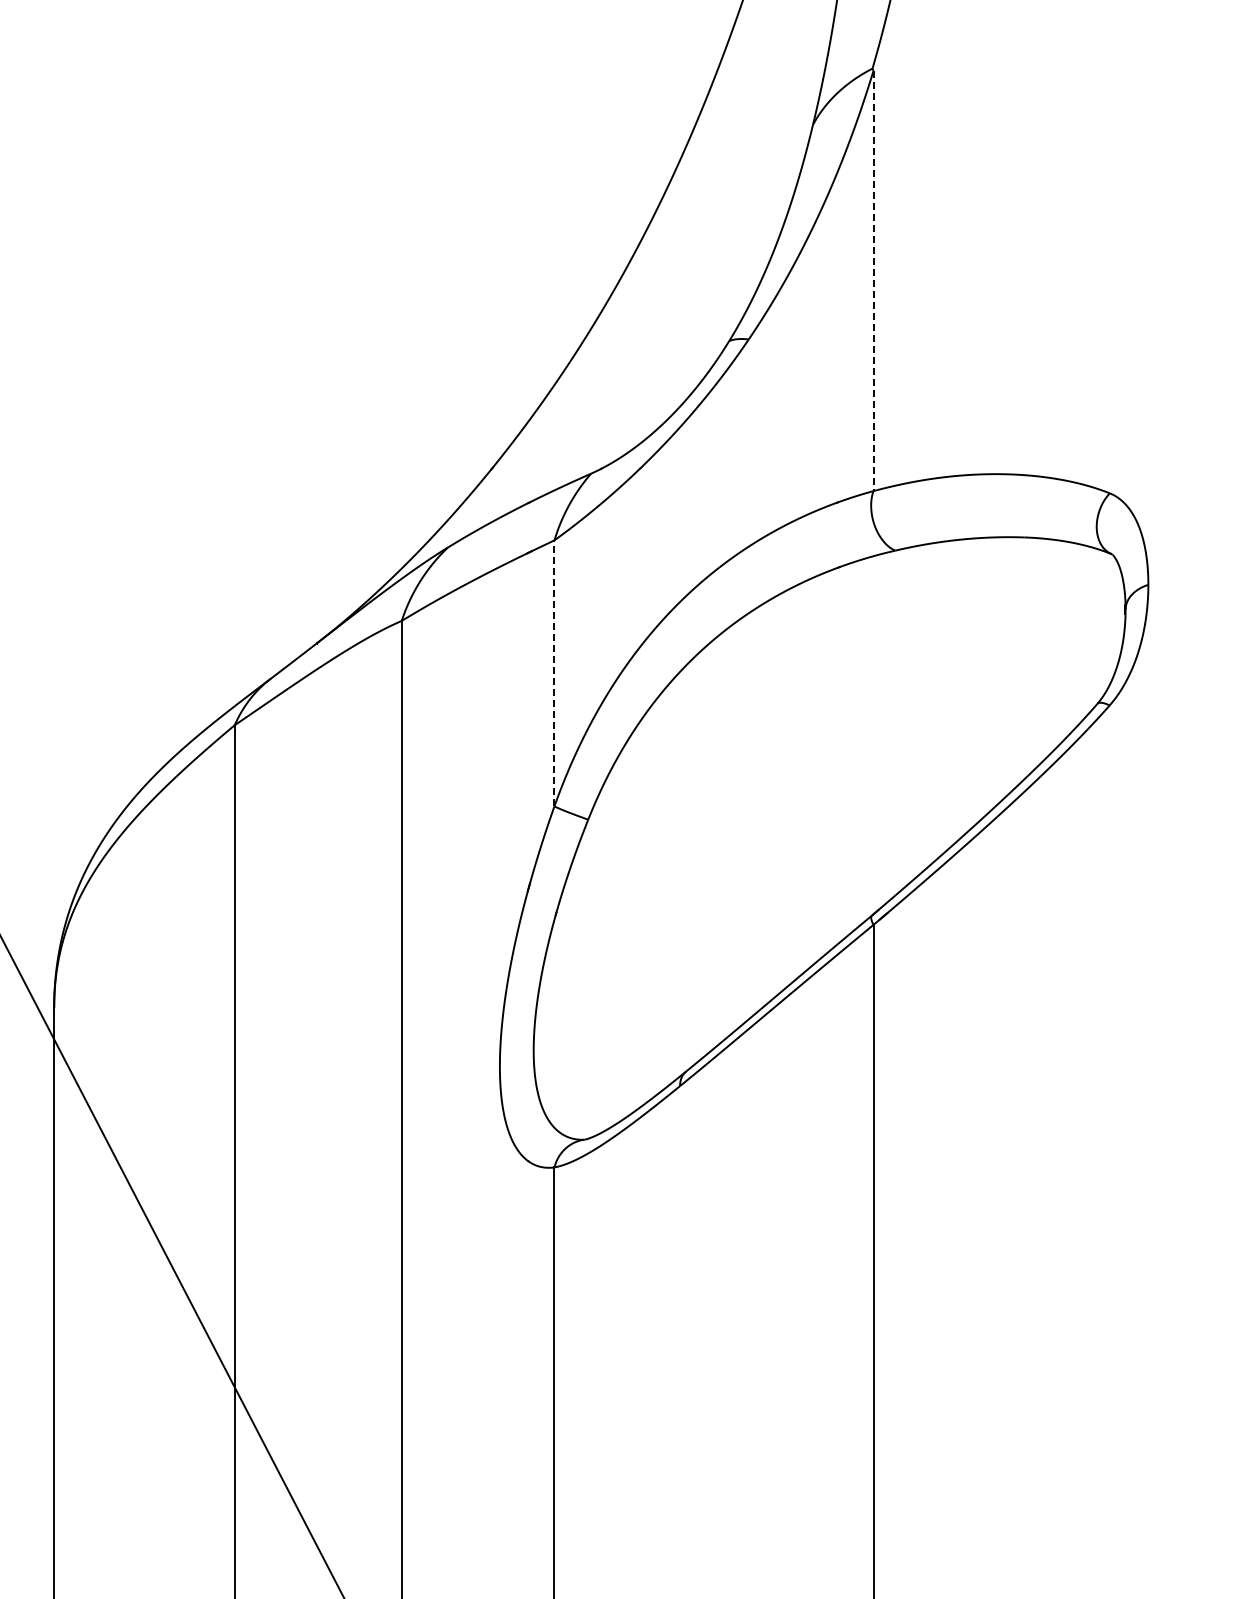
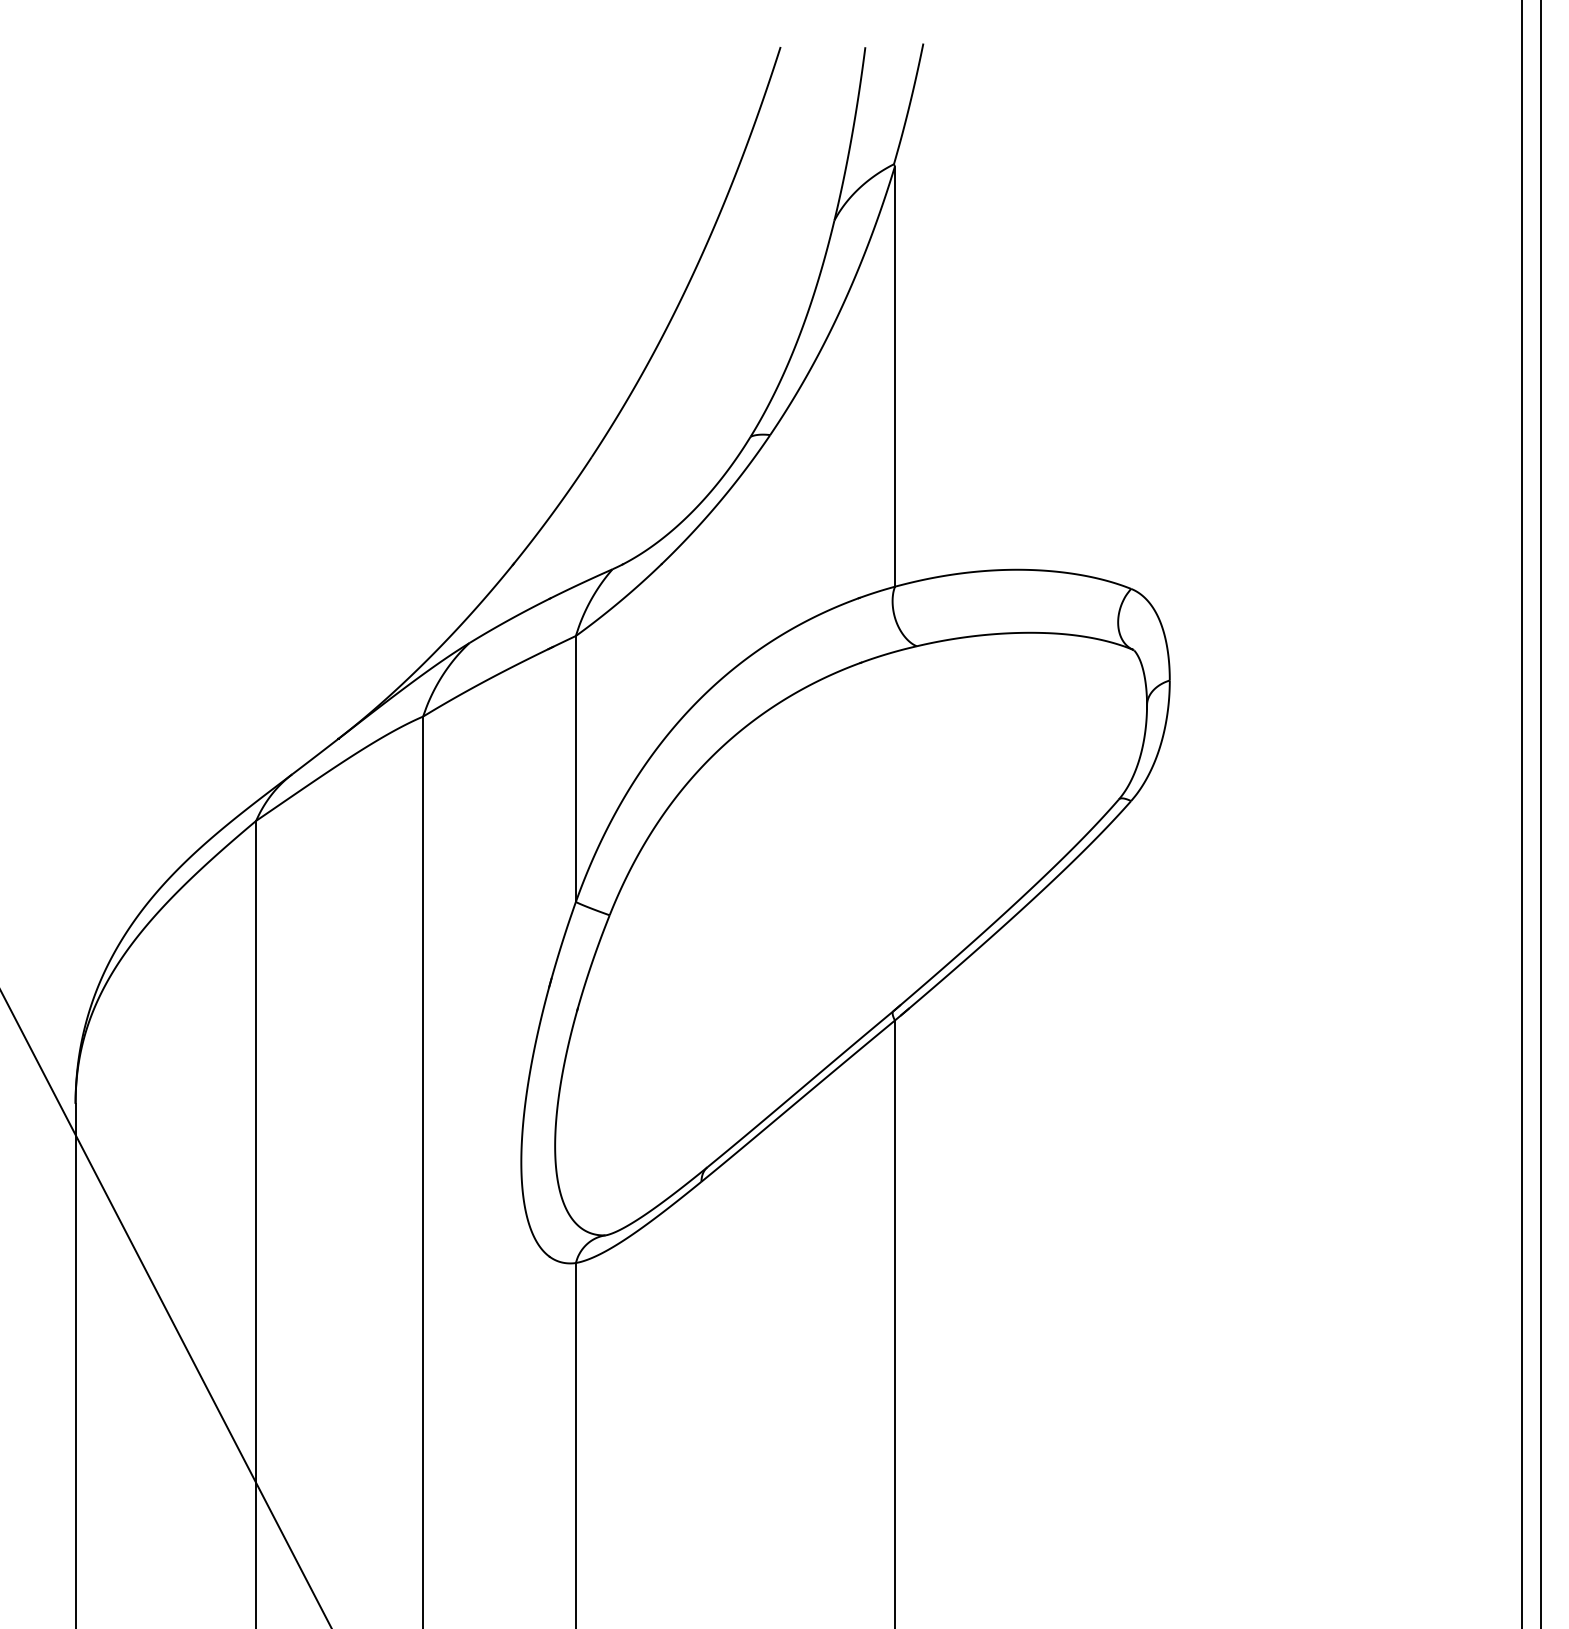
line: (873, 281) -> (894, 377), dashed -> solid
line: (554, 673) -> (575, 769), dashed -> solid

